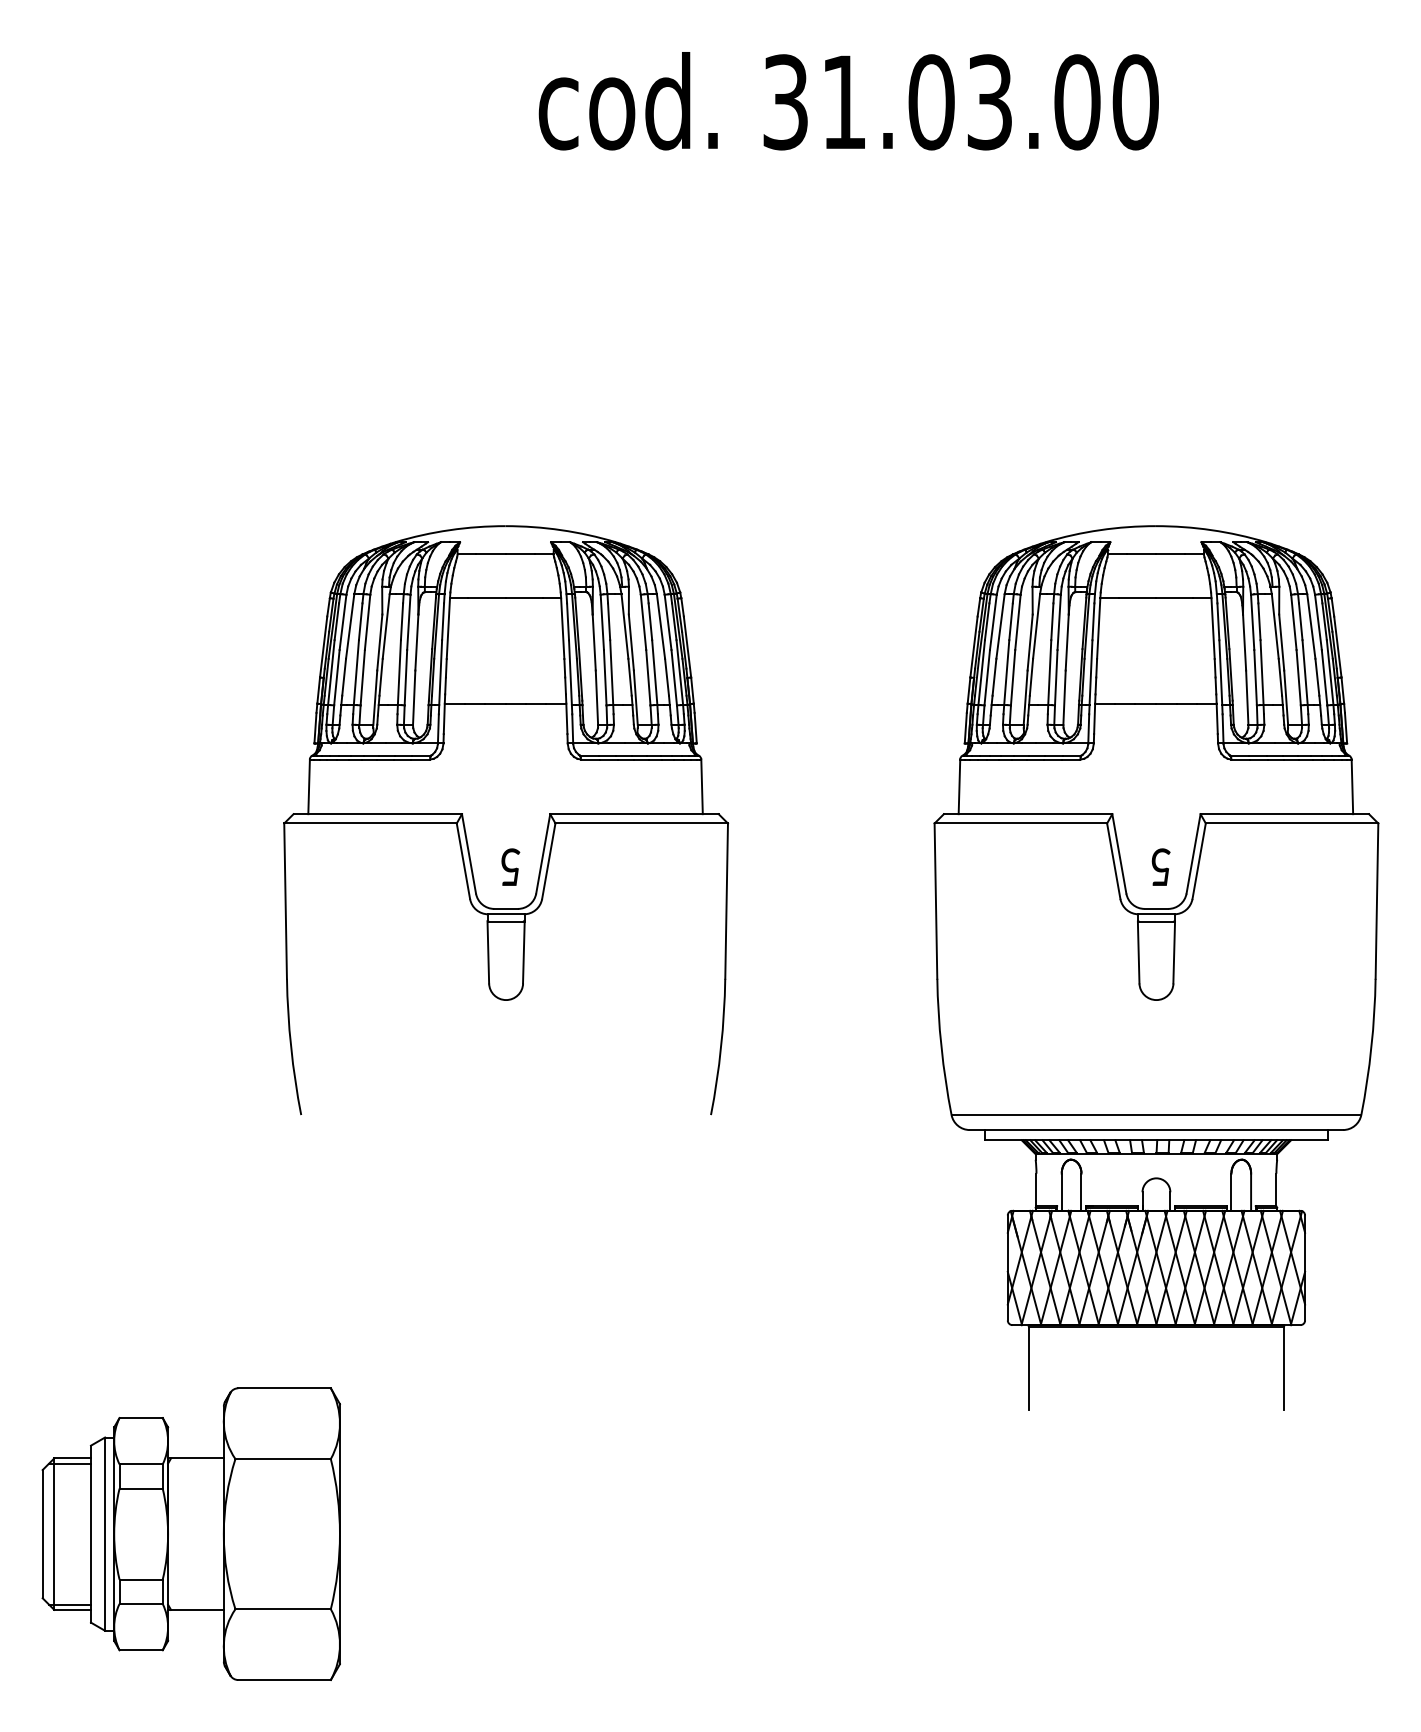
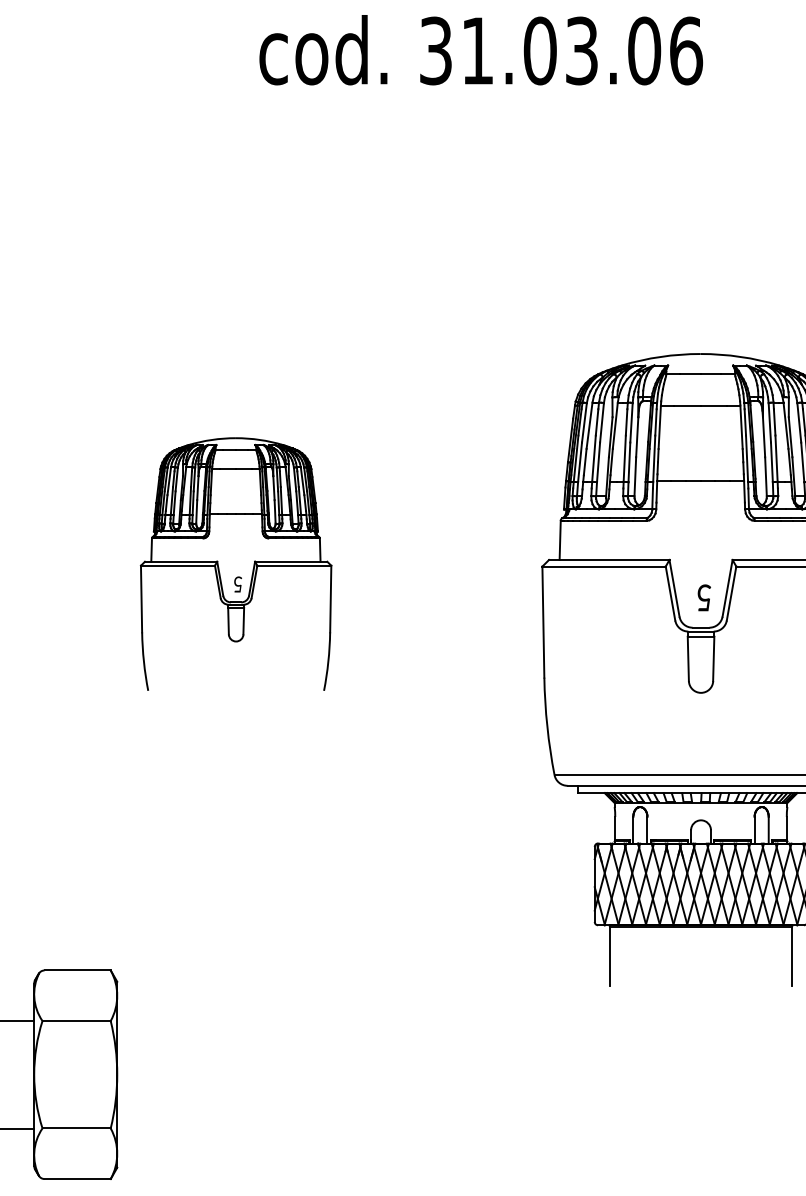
text: (1135, 102) -> (686, 51), 31.03.00 -> 31.03.06
part: (506, 820) -> (236, 564), size x0.6

